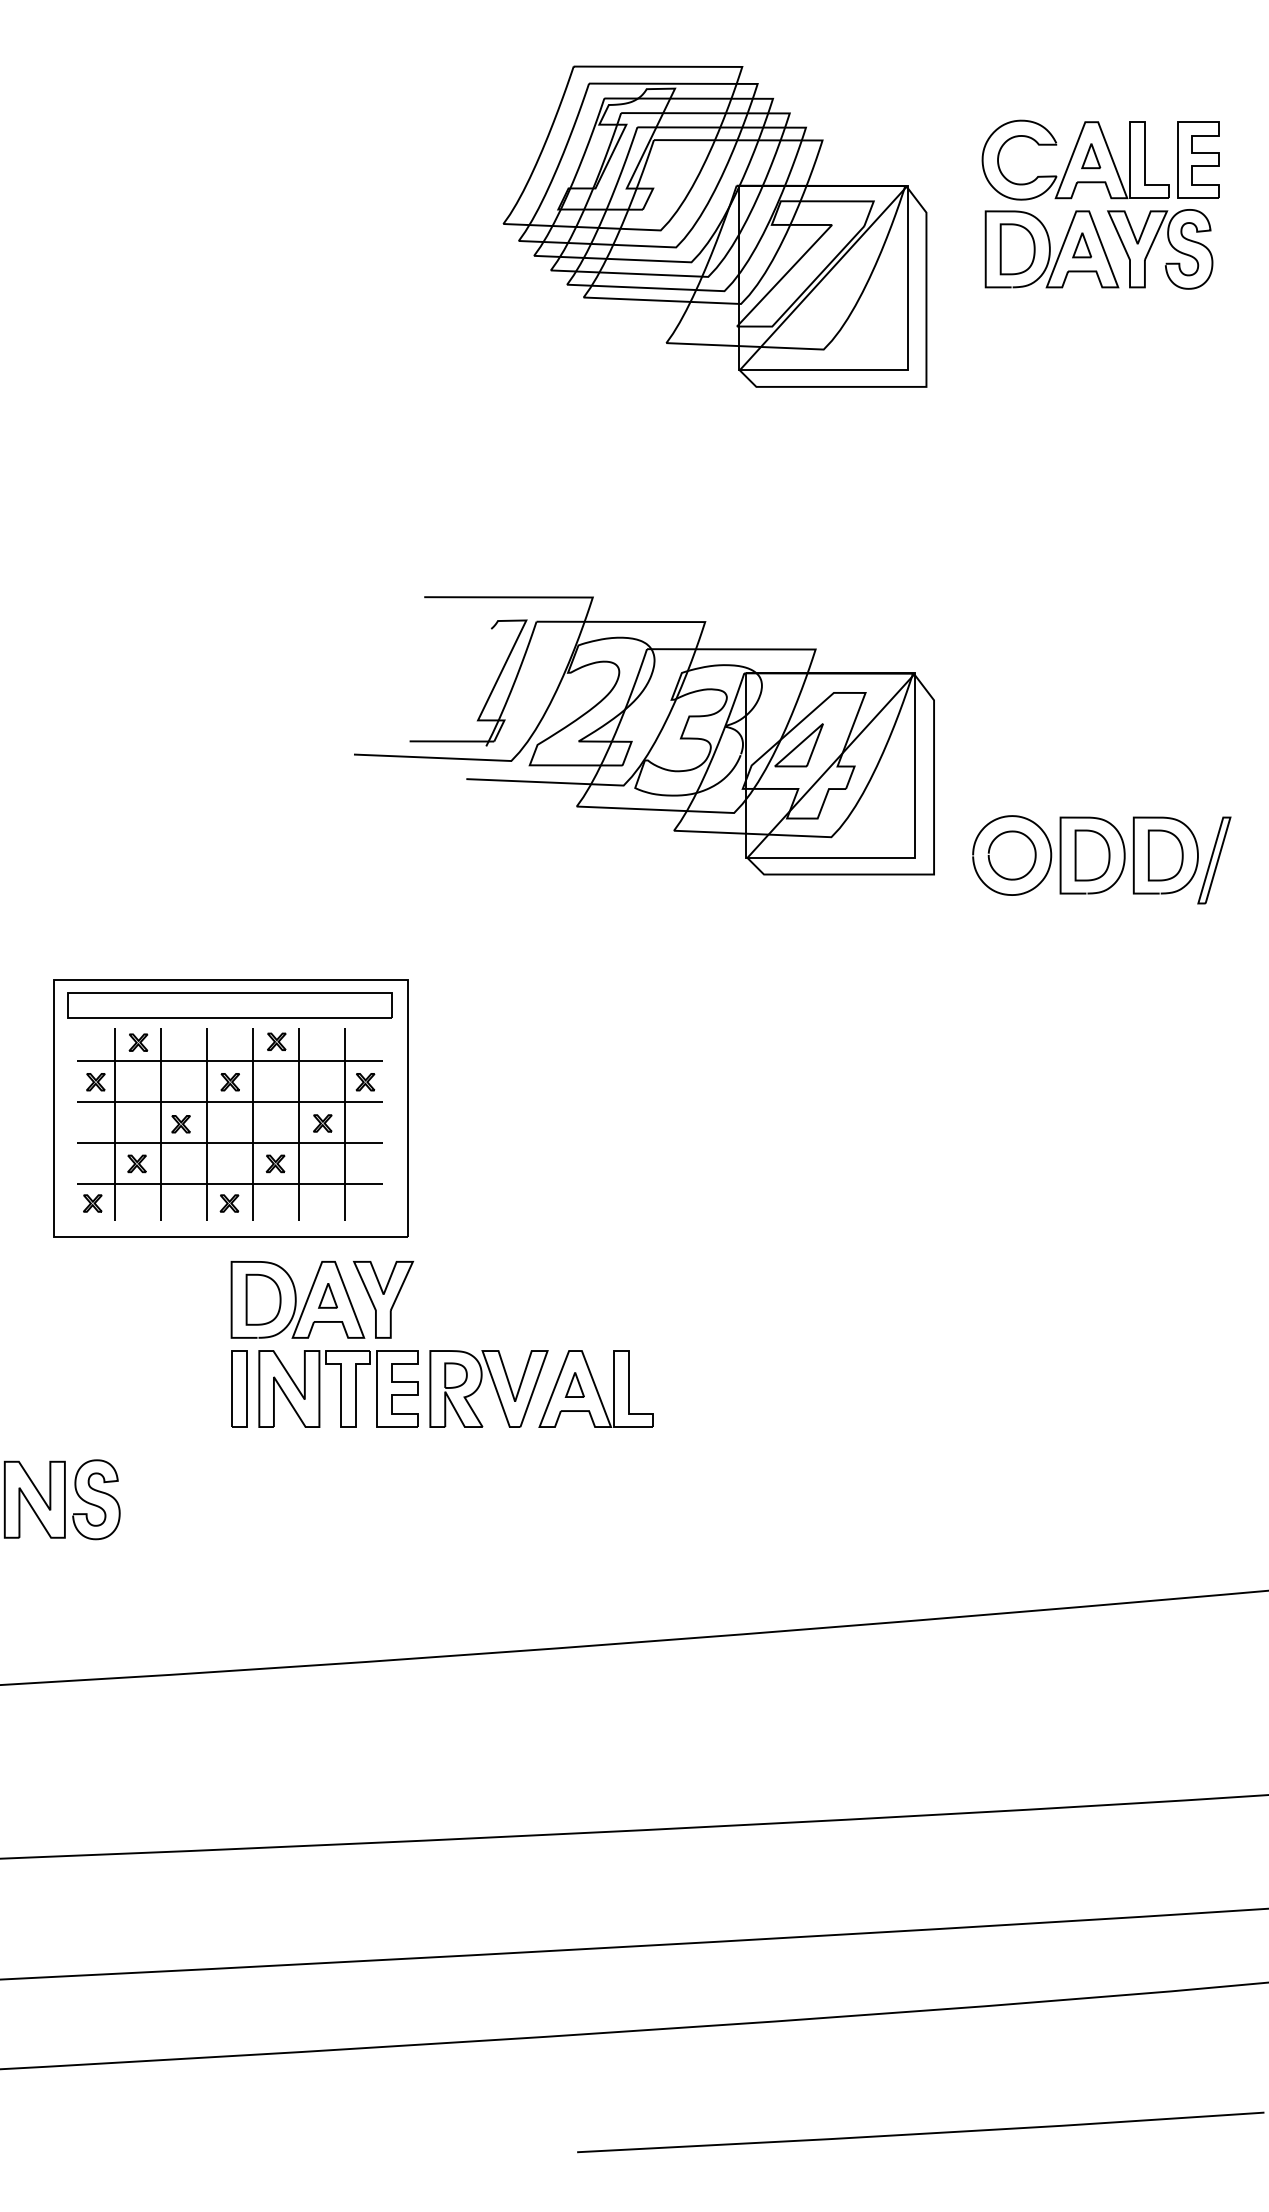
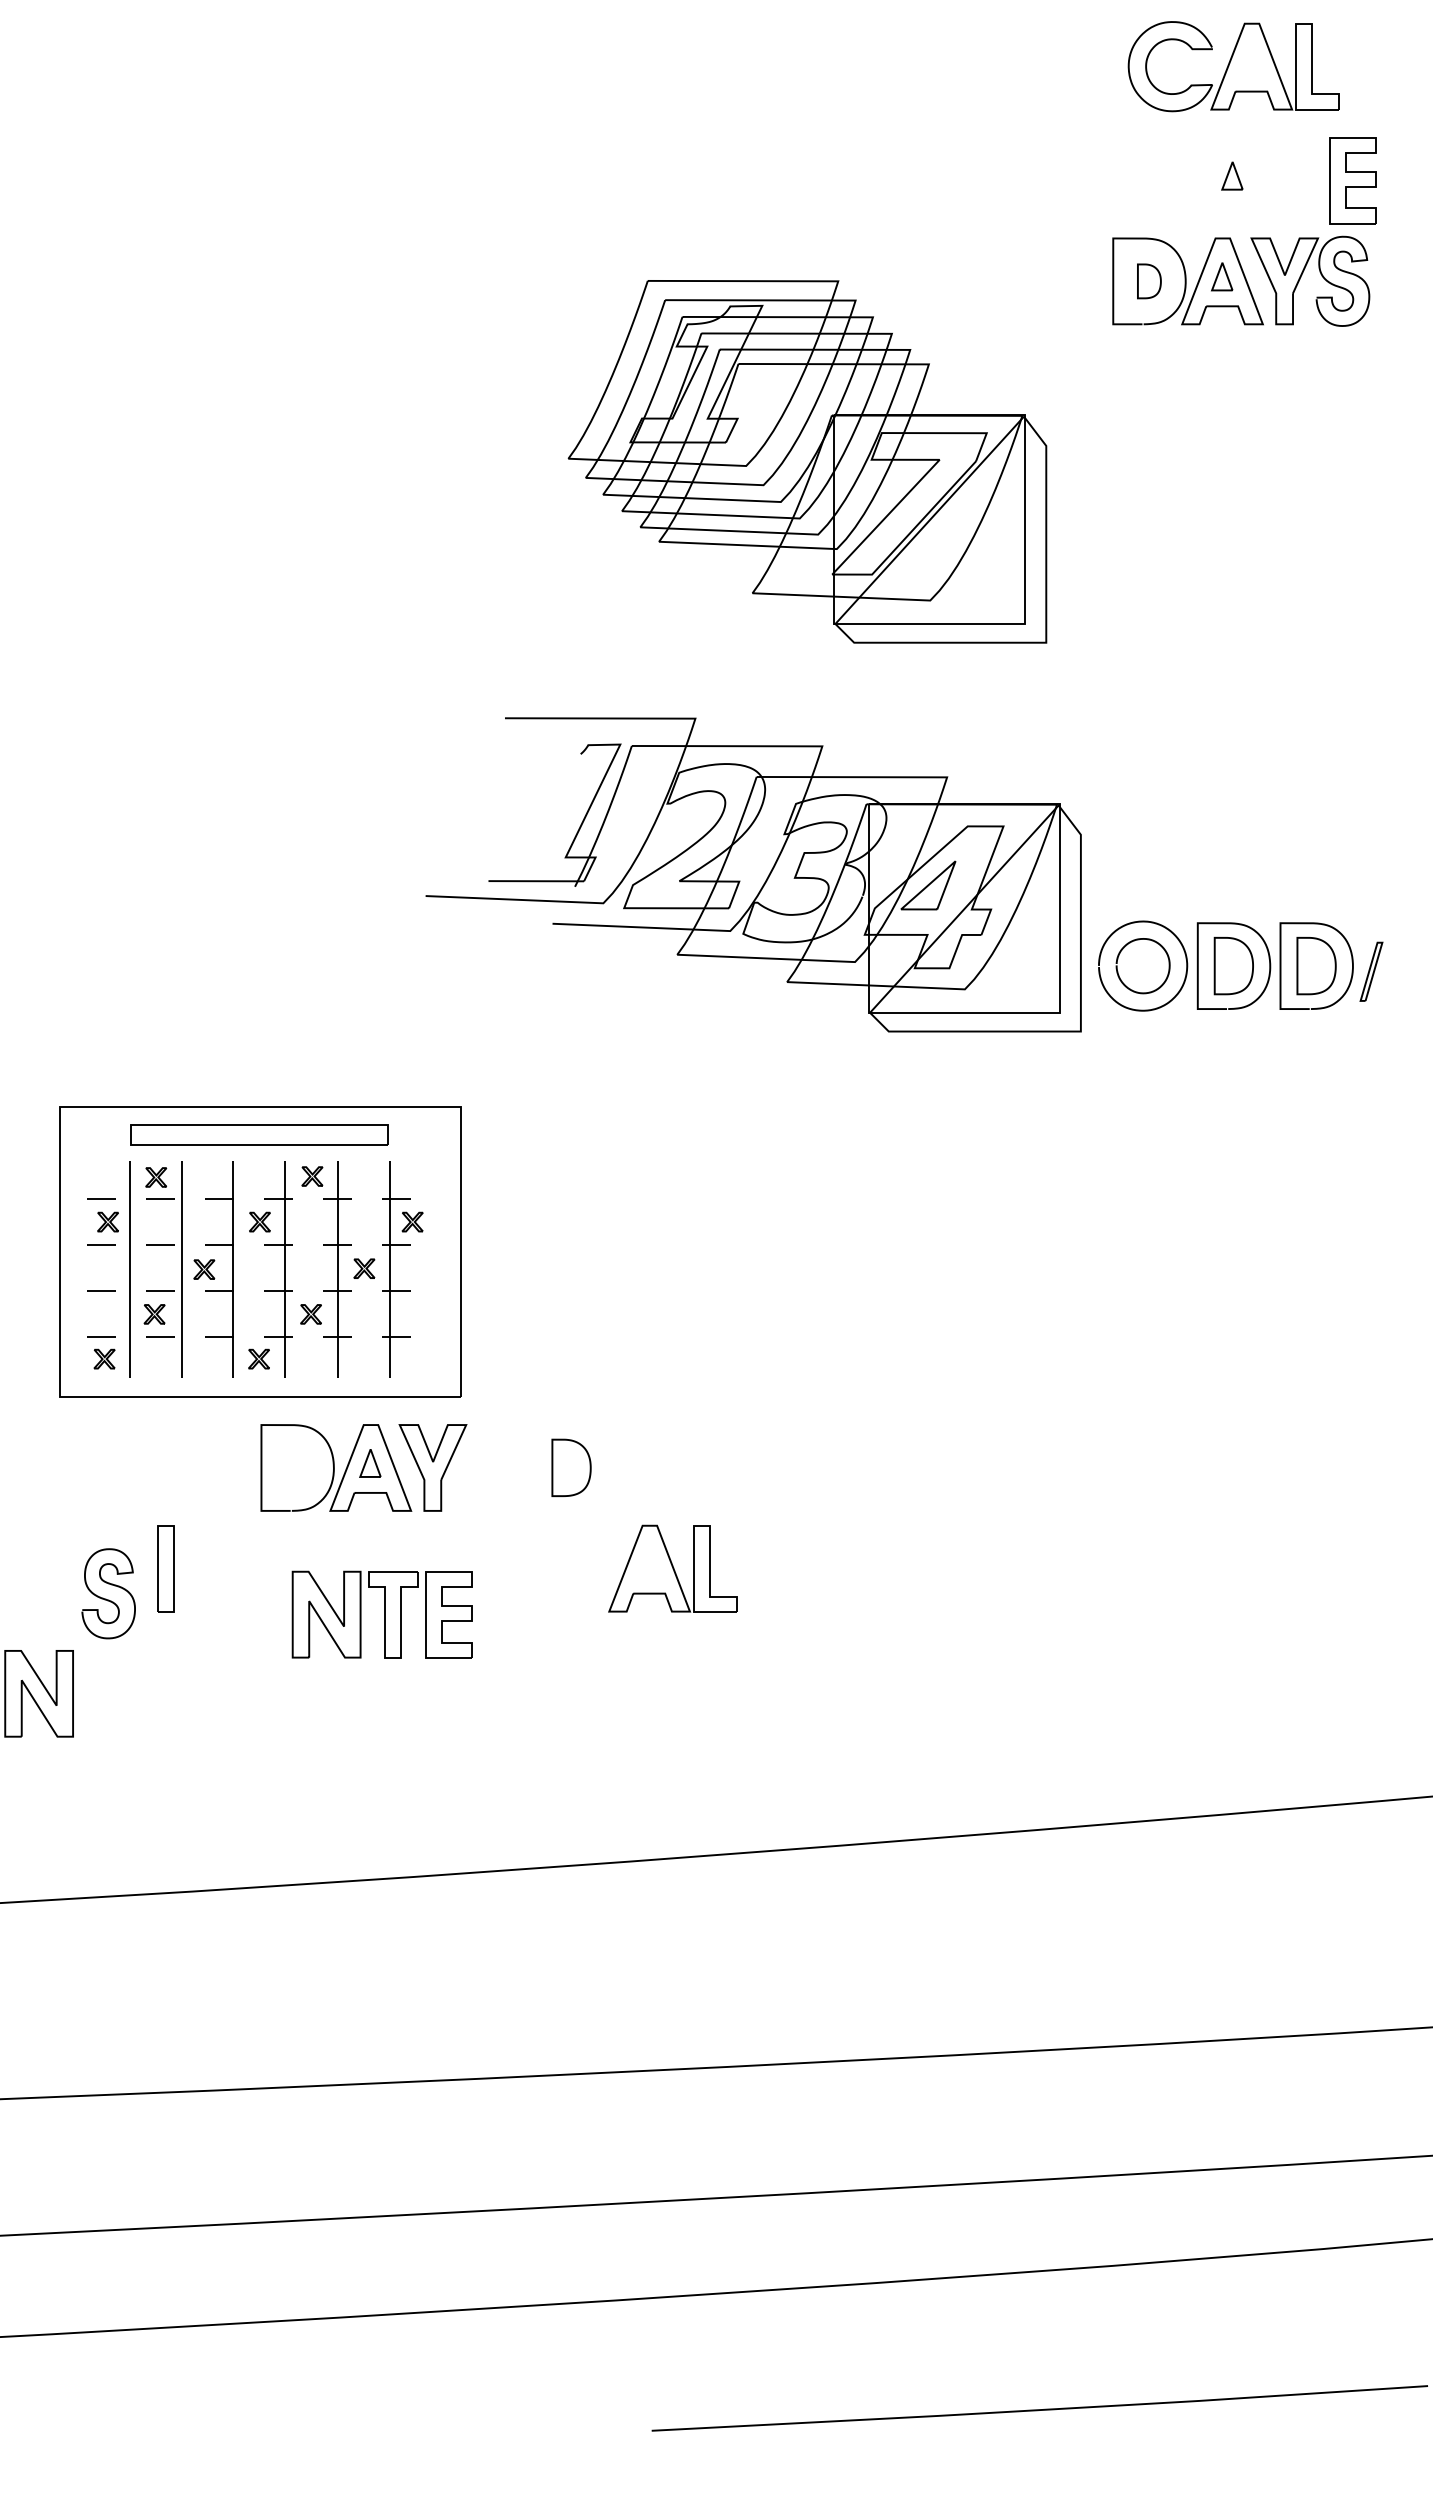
part: (1075, 160) -> (1233, 66), moved
part: (715, 226) -> (807, 461), moved
part: (1017, 249) -> (1149, 281), size x0.6
part: (644, 735) -> (753, 874), moved
part: (1214, 860) -> (1371, 971), size x0.6
part: (229, 1004) -> (259, 1134), size x0.7
line: (229, 1061) -> (259, 1198), solid -> dashed
line: (229, 1102) -> (259, 1245), solid -> dashed
line: (229, 1142) -> (259, 1290), solid -> dashed
line: (229, 1184) -> (259, 1337), solid -> dashed
part: (263, 1299) -> (571, 1467), moved
part: (575, 1384) -> (649, 1563), removed
part: (494, 1387) -> (558, 1567), removed
part: (238, 1388) -> (165, 1568), moved
part: (337, 1388) -> (381, 1614), moved
curve: (94, 1503) -> (106, 1598), moved

